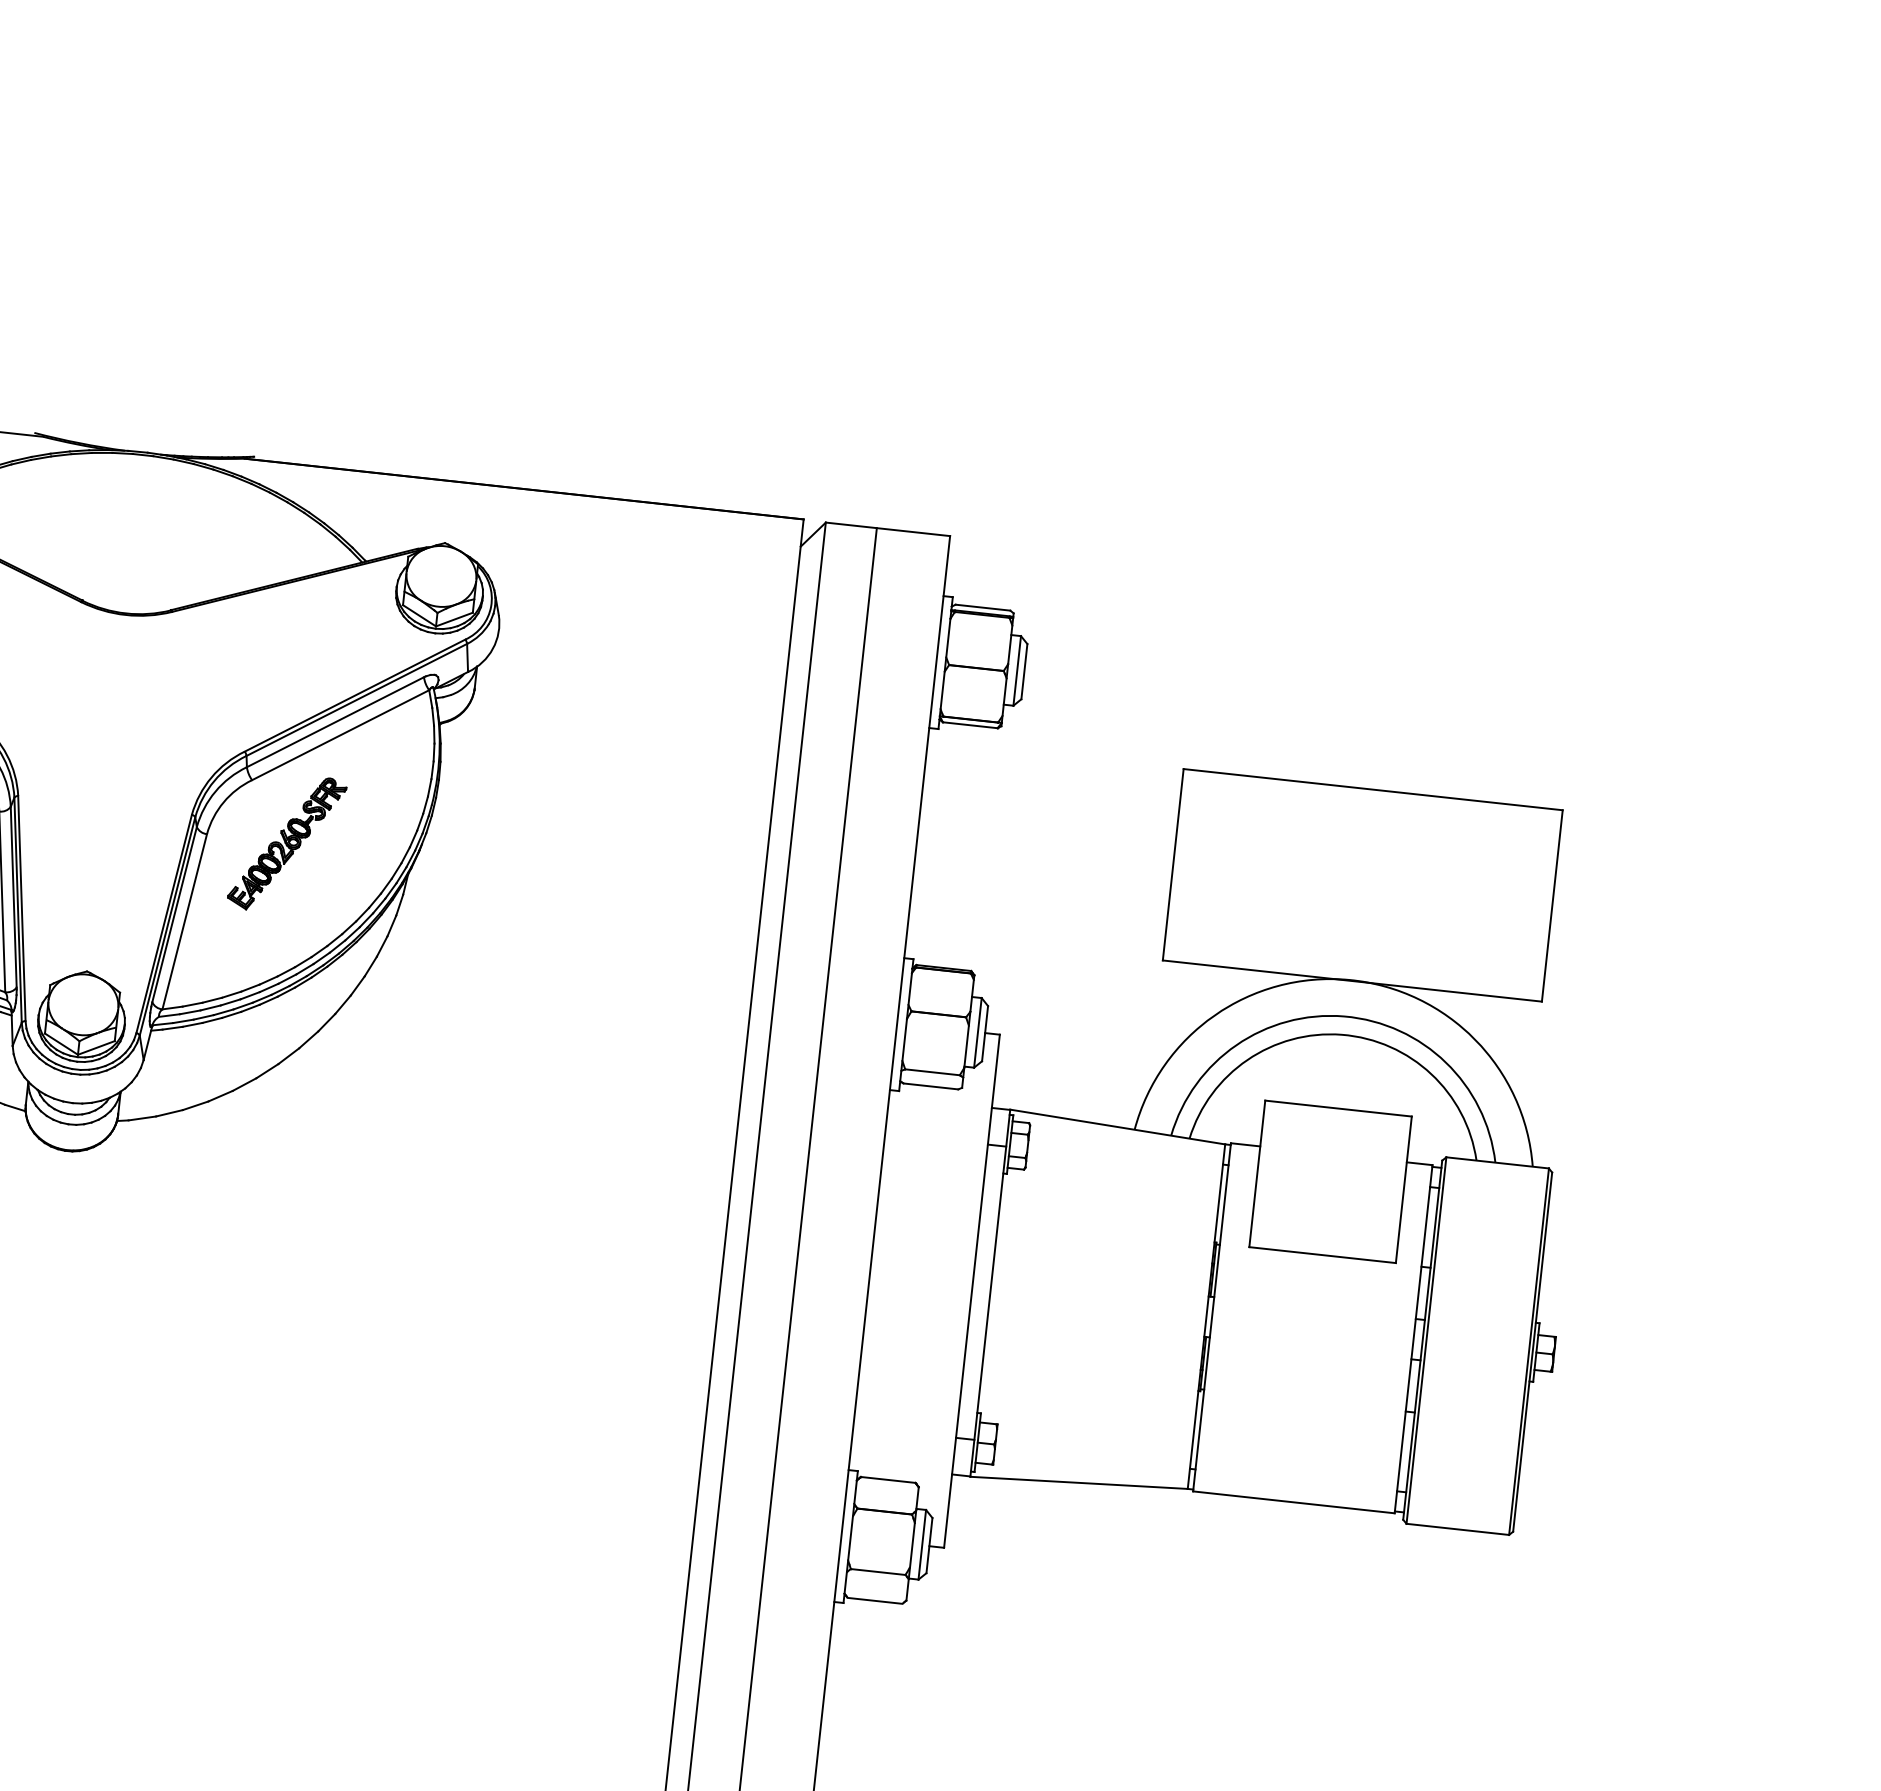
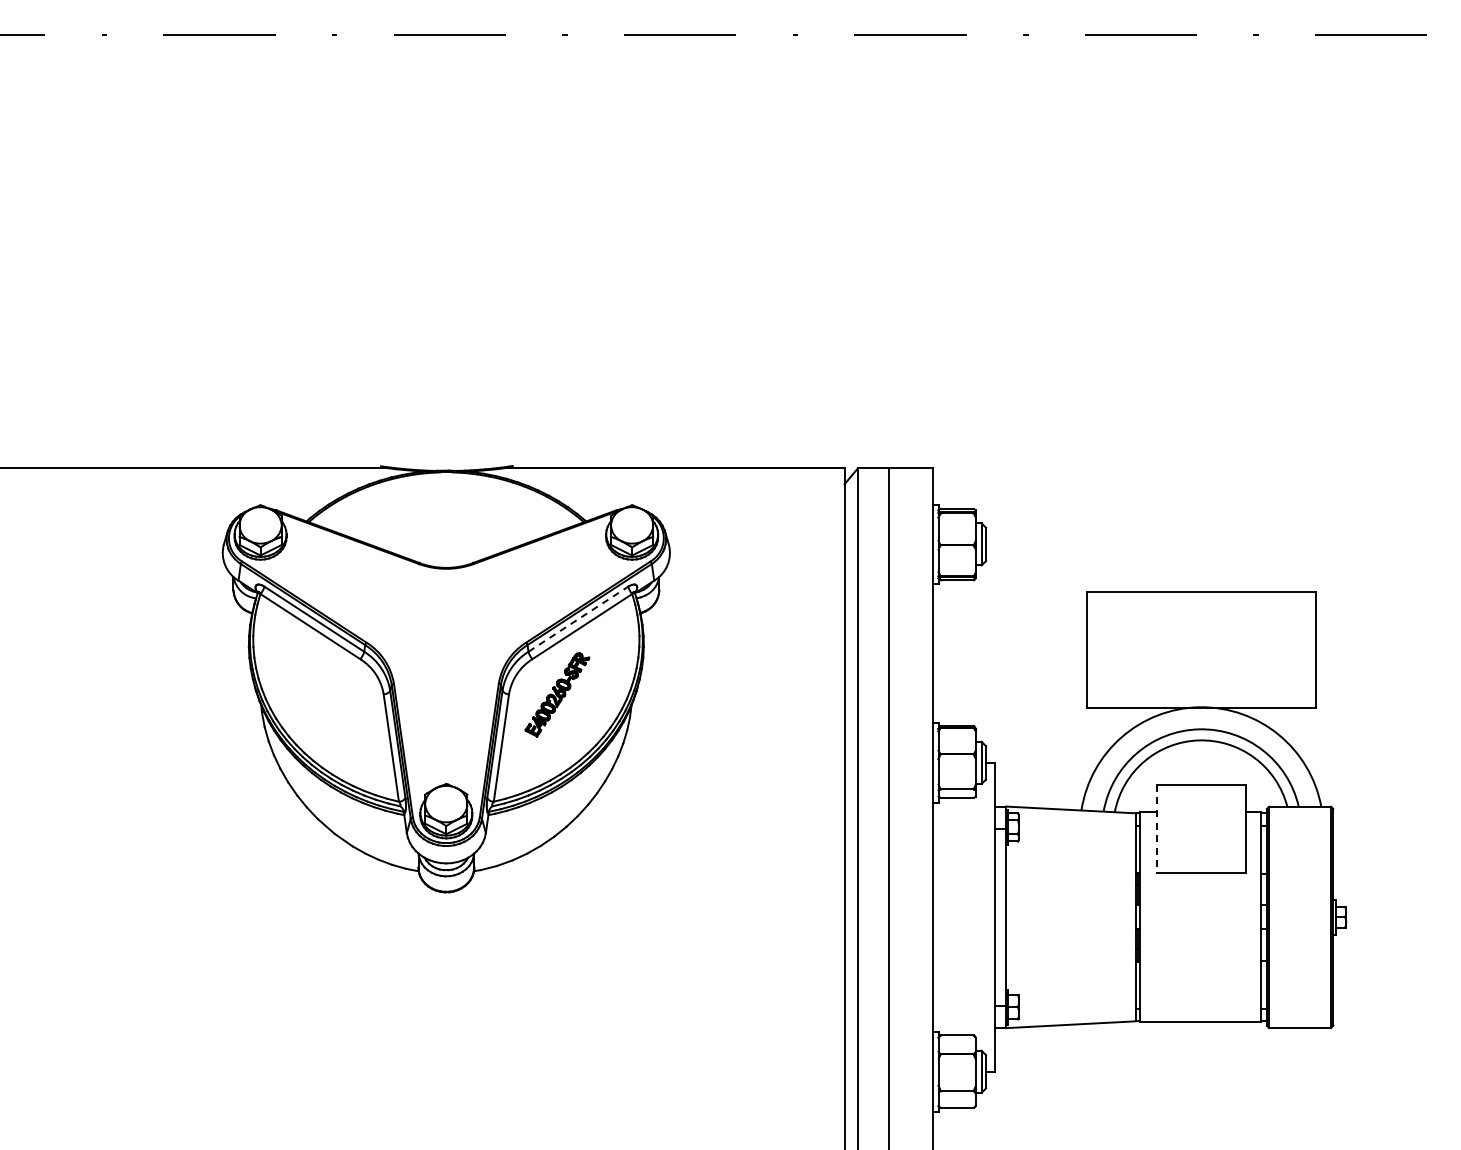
line: (335, 722) -> (578, 619), solid -> dashed
line: (1257, 1174) -> (1157, 829), solid -> dashed

